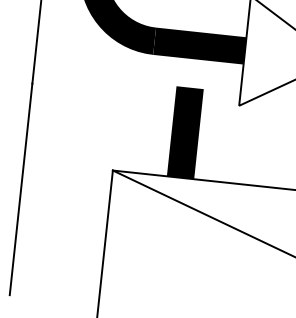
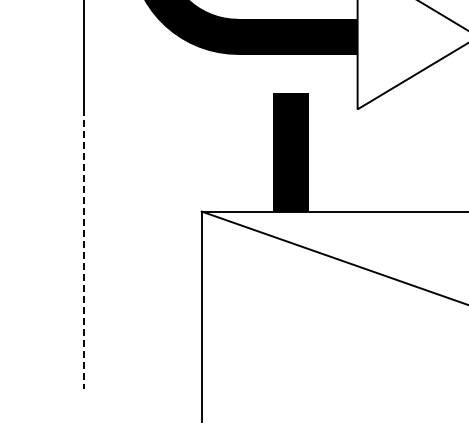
line: (21, 189) -> (84, 249), solid -> dashed

